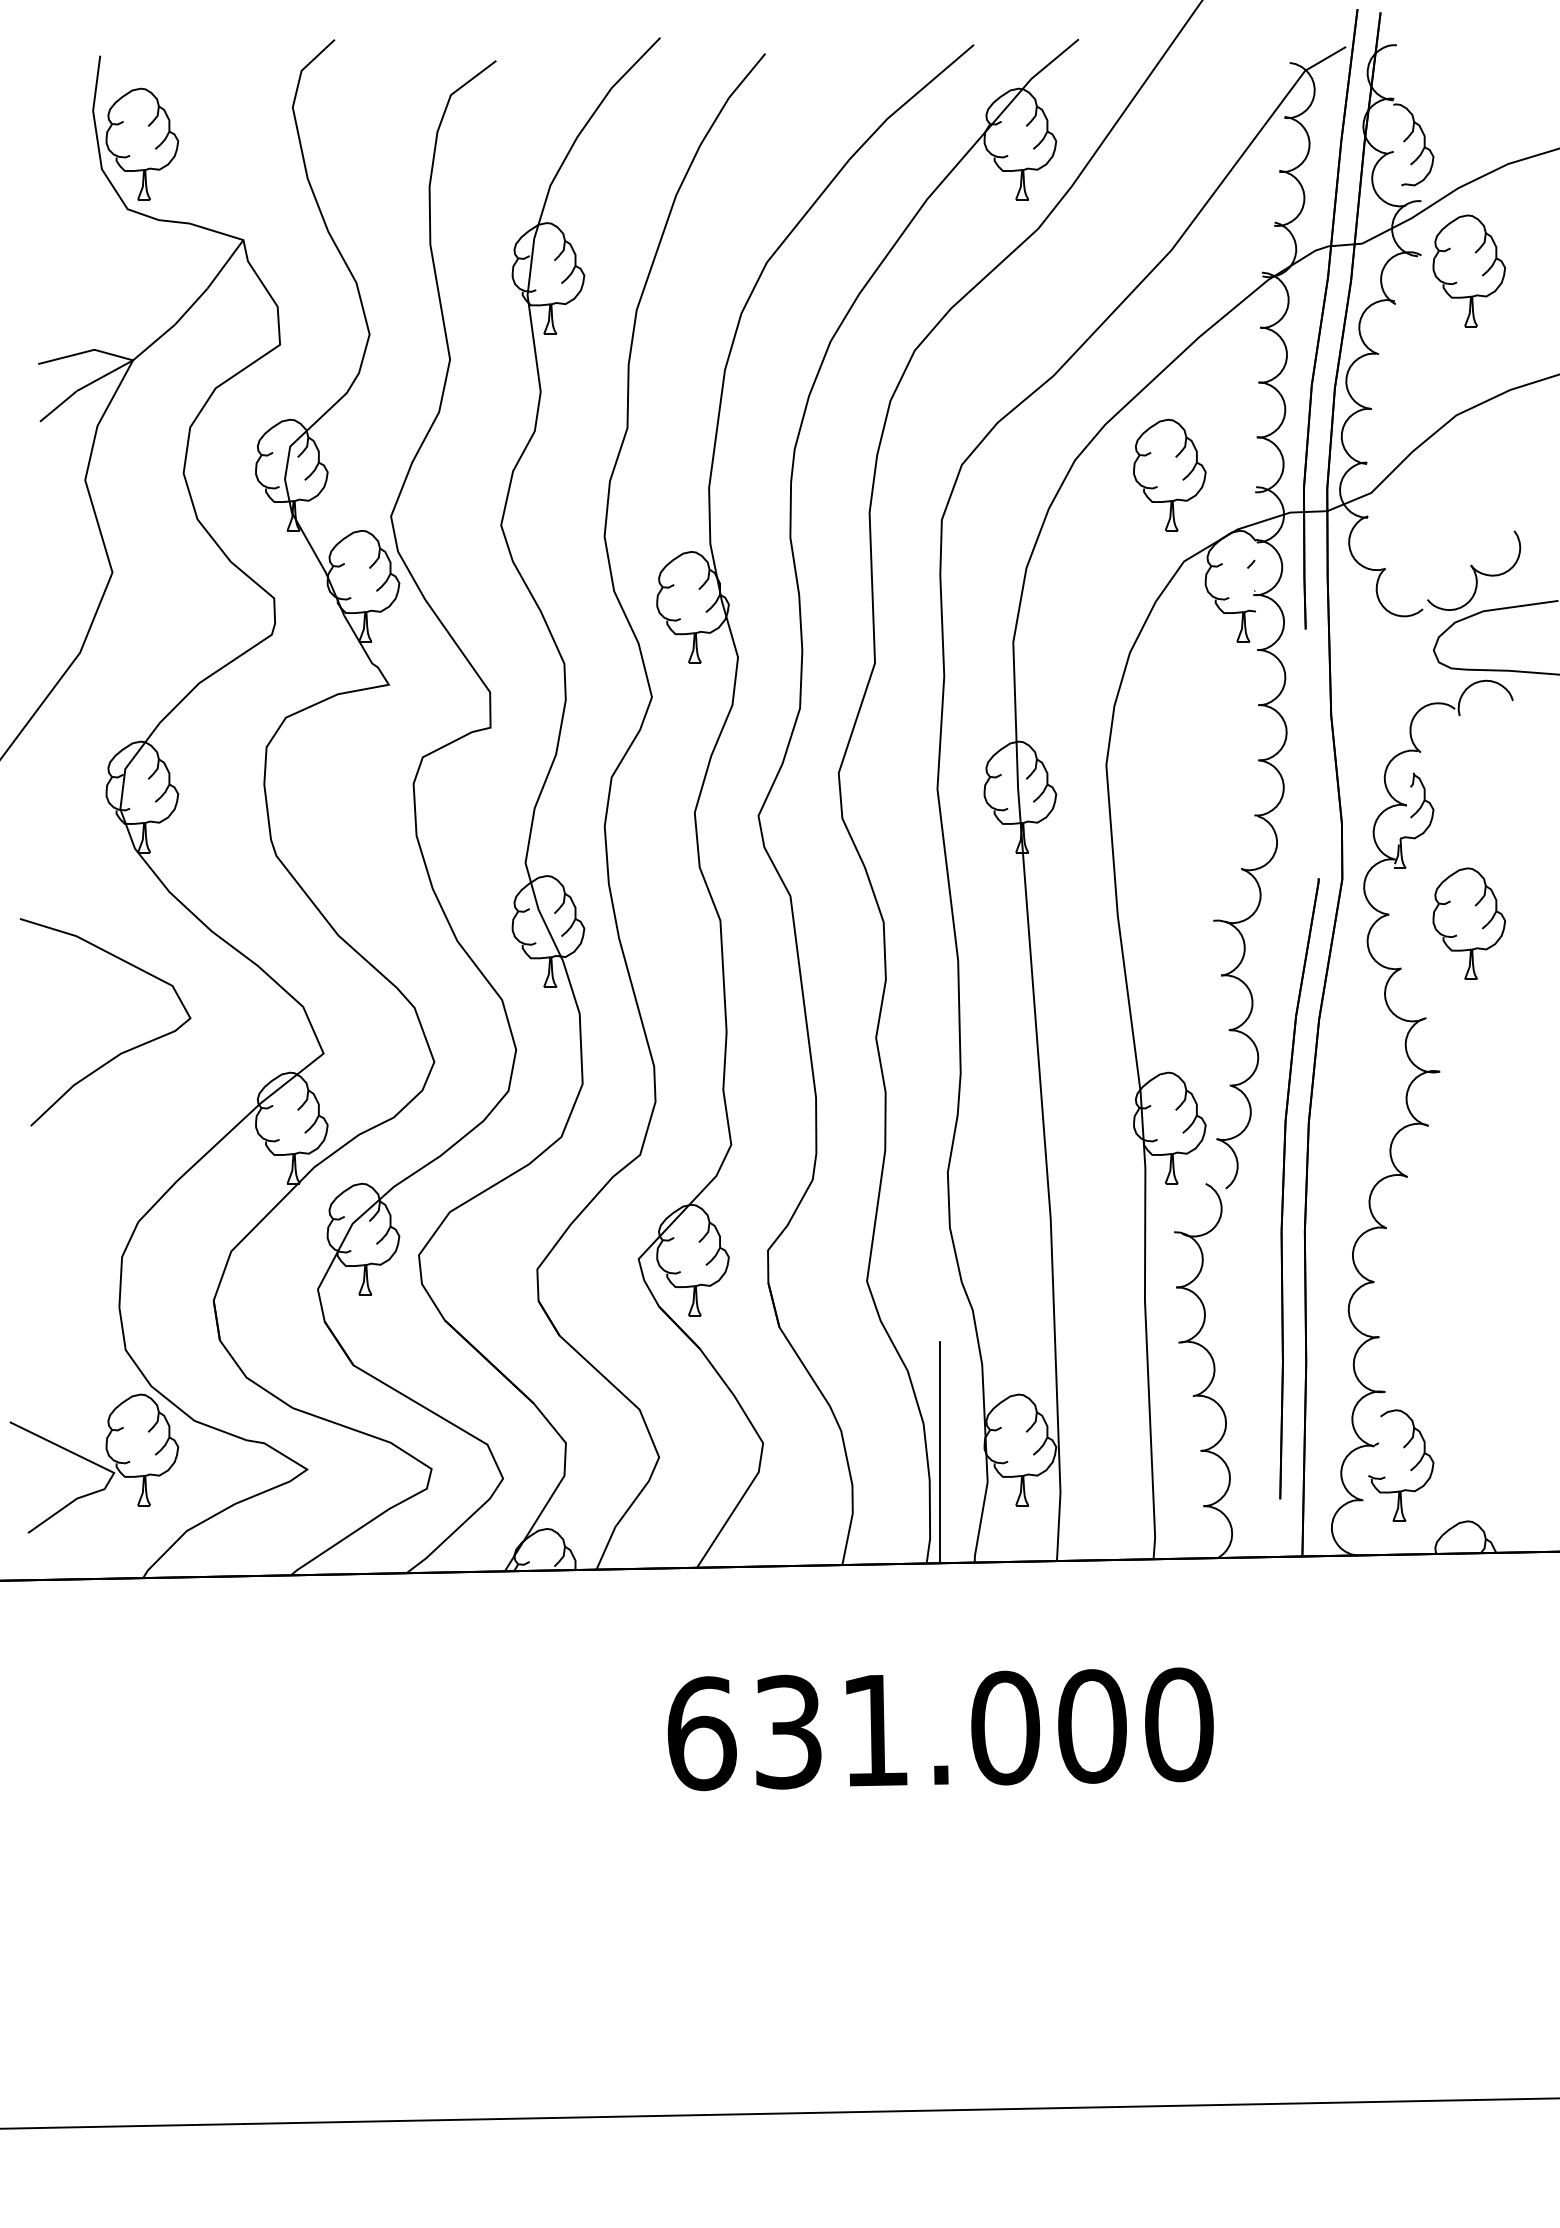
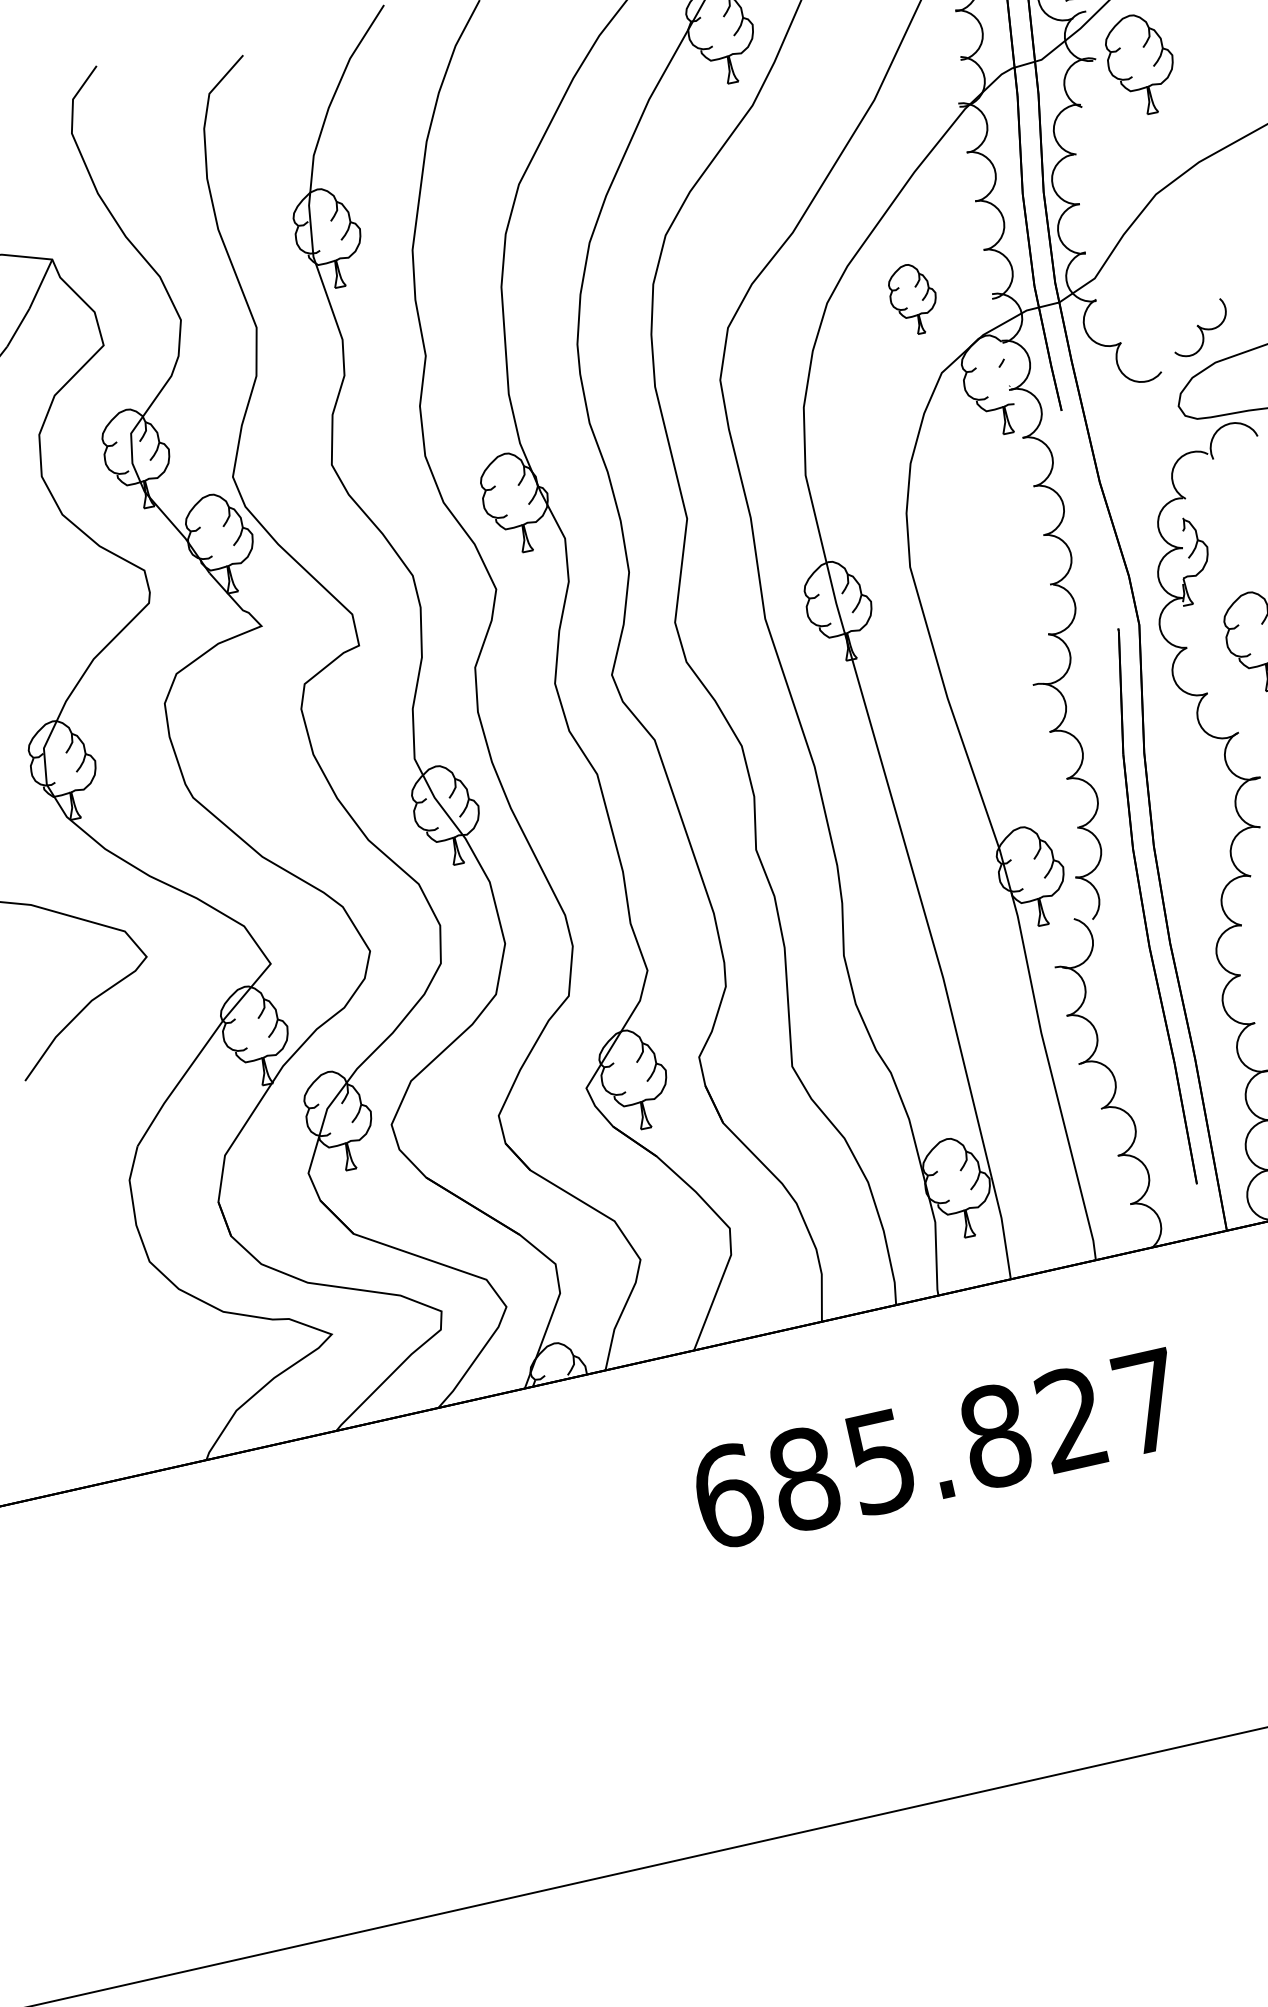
part: (1169, 474) -> (913, 298), size x0.7
part: (1474, 570) -> (1200, 328), size x0.7
line: (939, 1452) -> (887, 1204), removed
part: (94, 1463) -> (142, 1367), removed
text: (983, 1728) -> (976, 1440), 631.000 -> 685.827

